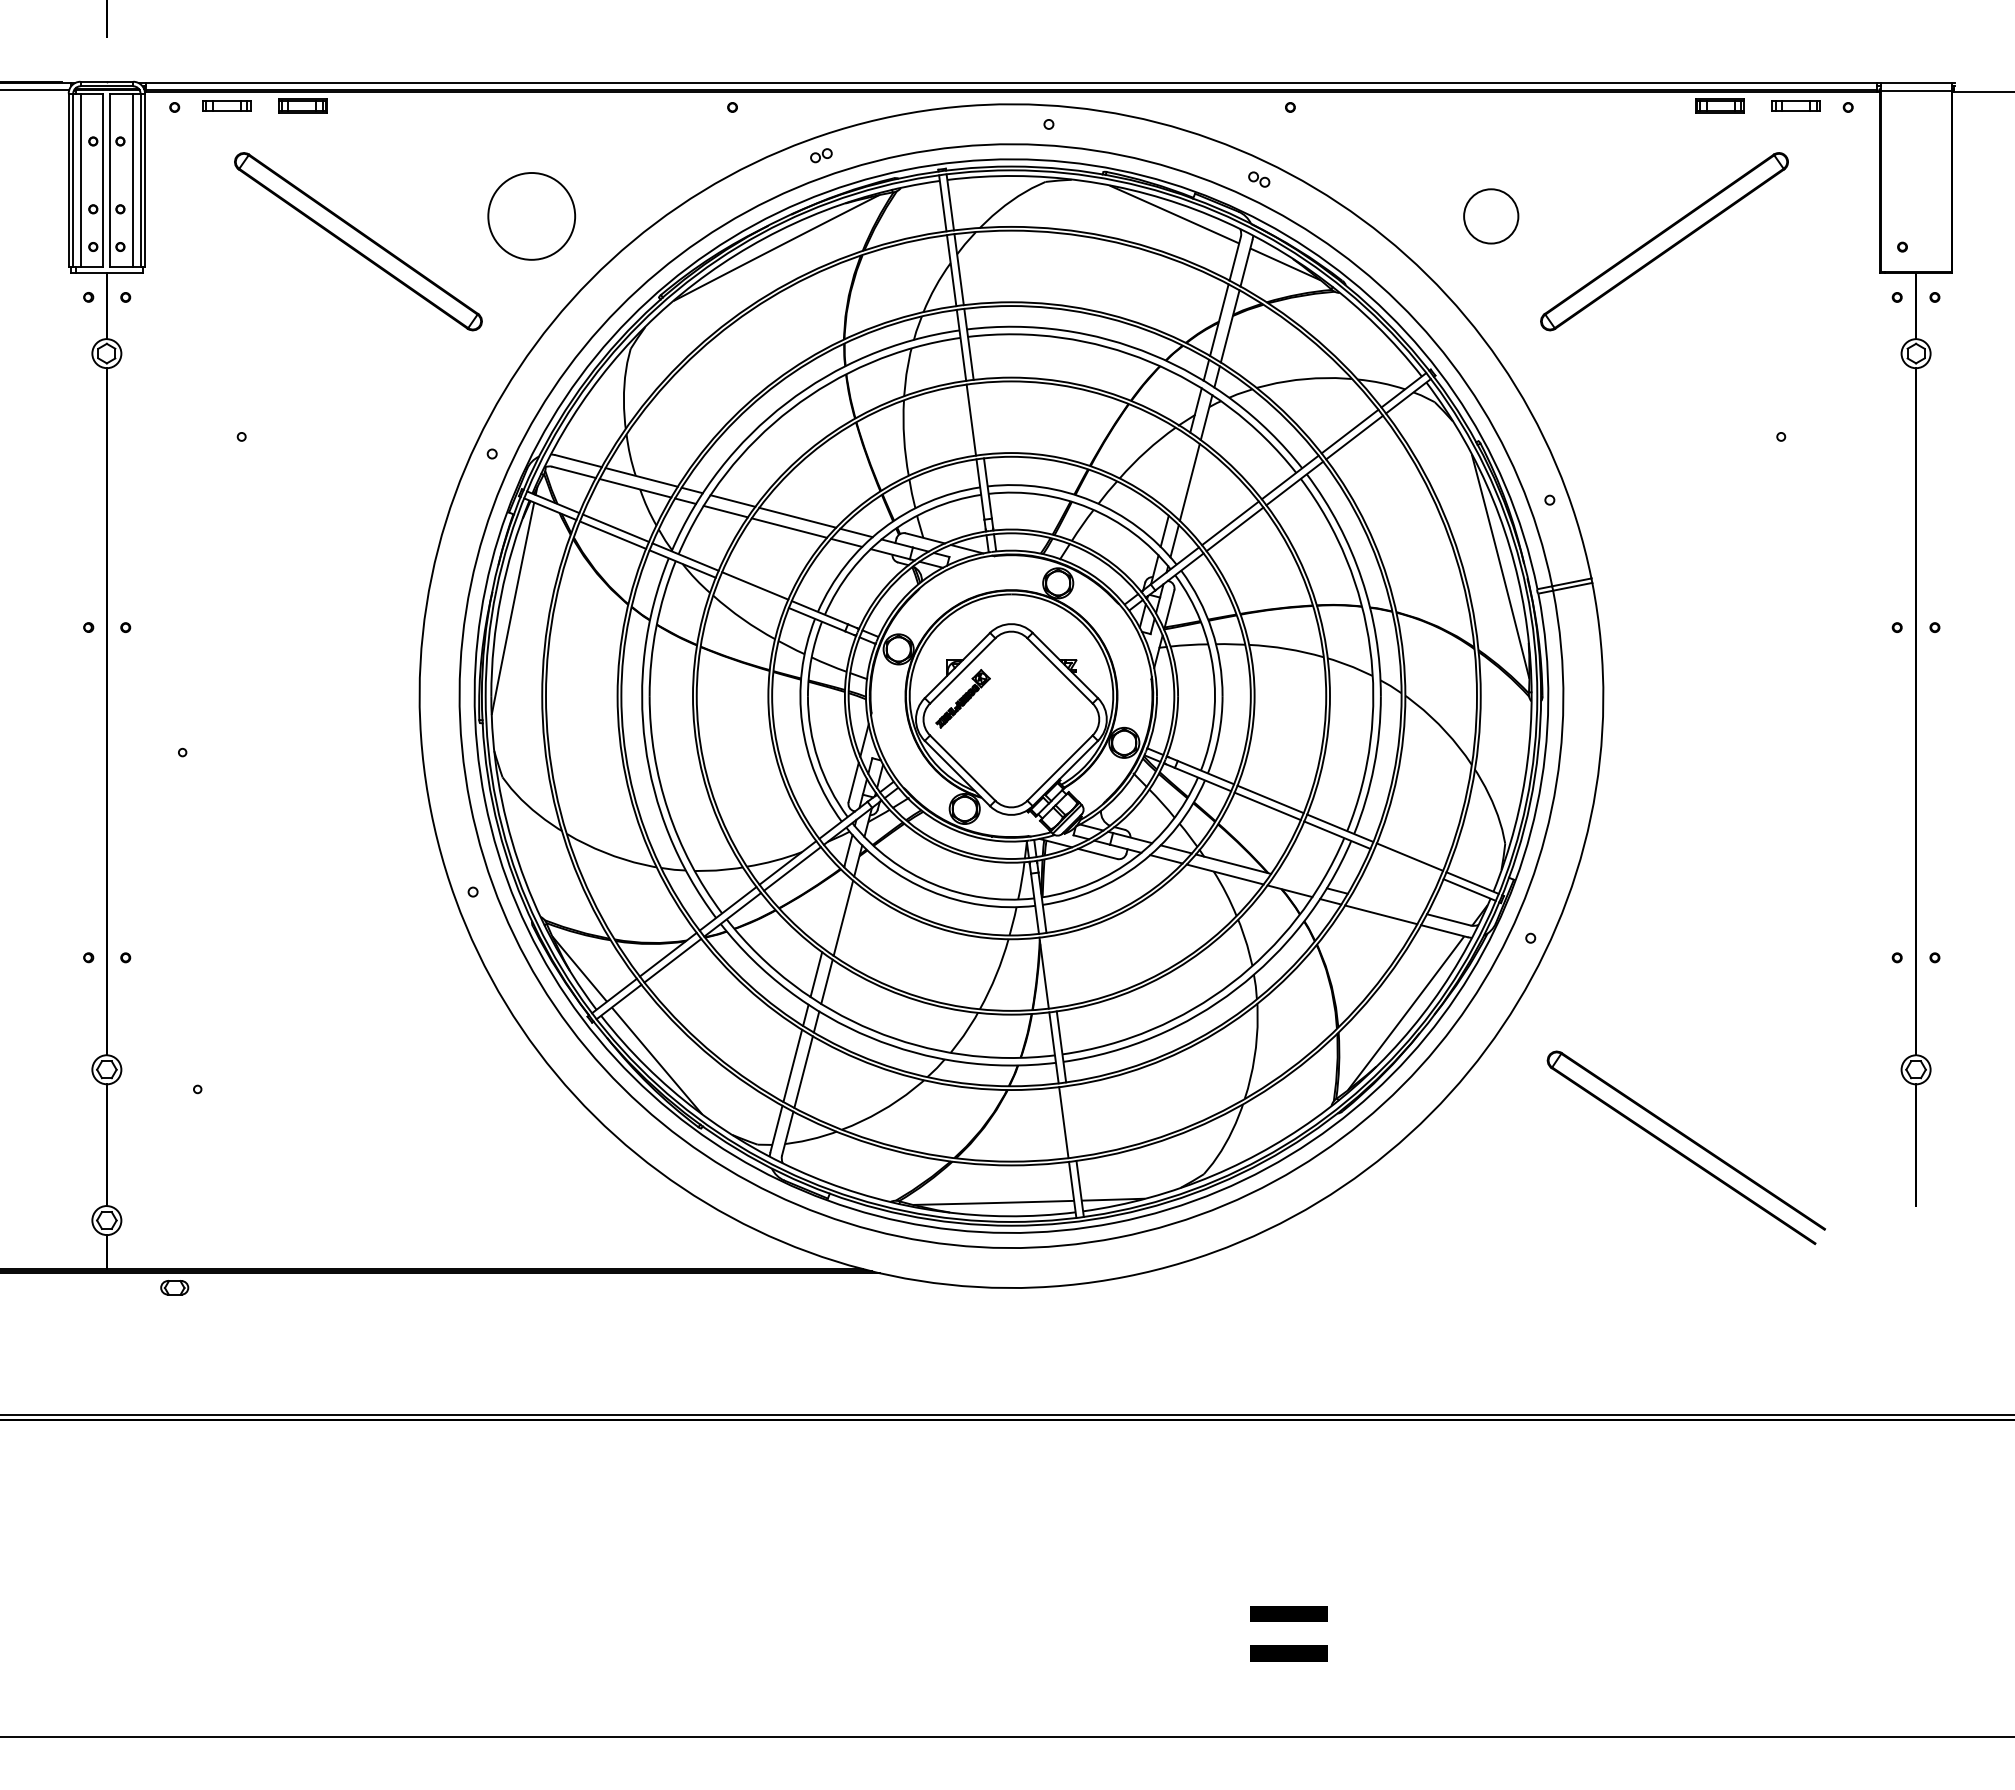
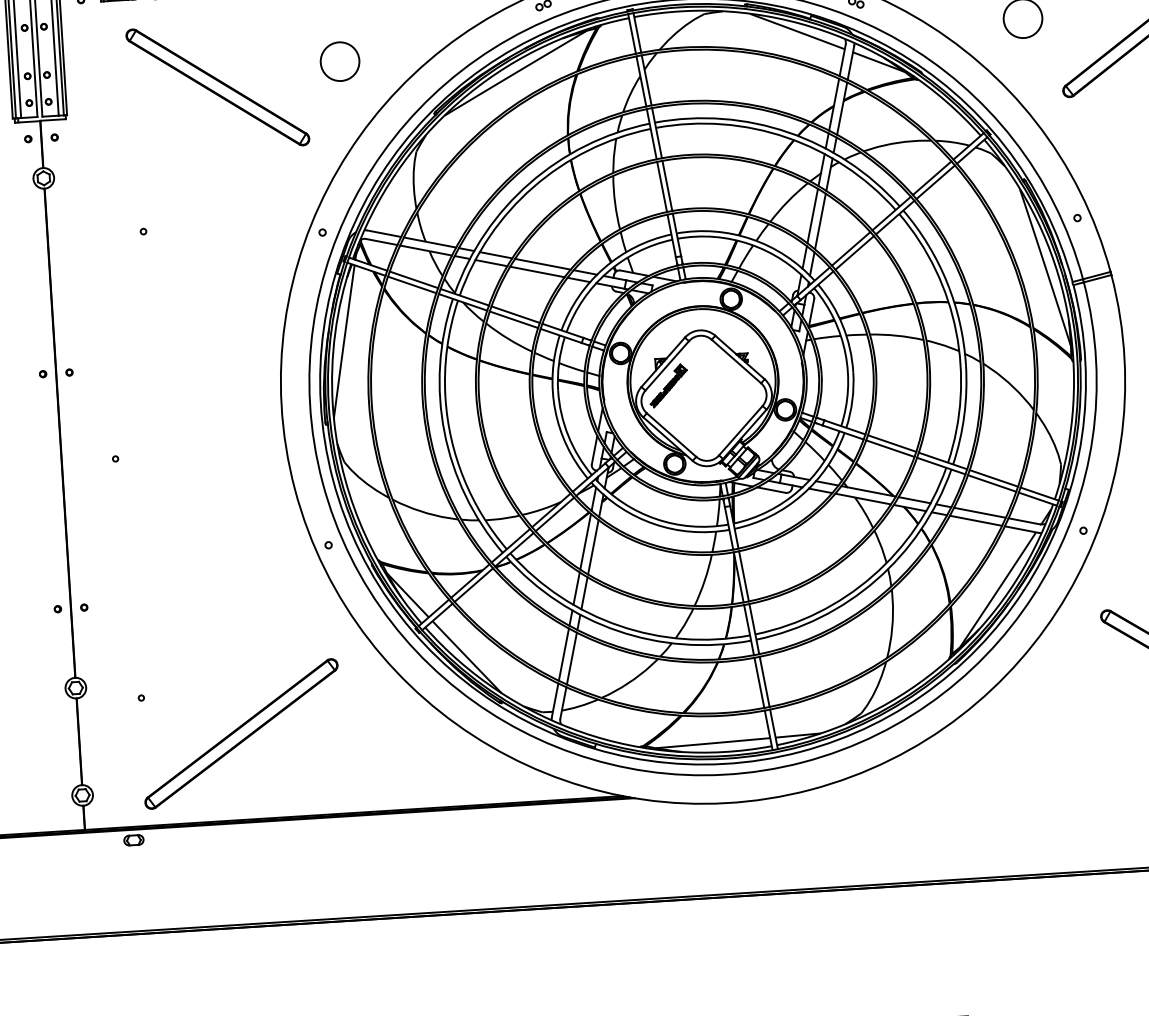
circle: (531, 216) -> (339, 61), size x0.62
line: (978, 418) -> (667, 185), added
line: (1179, 473) -> (812, 215), added
line: (752, 592) -> (514, 319), added
line: (1406, 863) -> (991, 483), added
line: (1297, 880) -> (914, 500), added
line: (1387, 903) -> (979, 512), added
line: (833, 909) -> (585, 541), added
line: (1051, 971) -> (743, 575), added
line: (1070, 1121) -> (764, 681), added
part: (334, 1148) -> (241, 733), added

